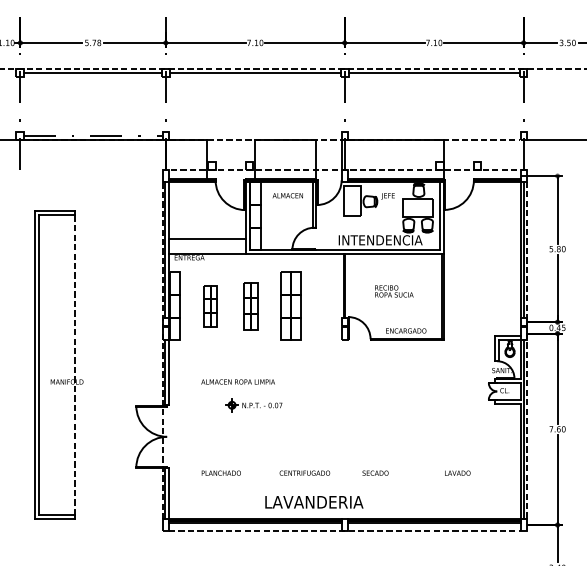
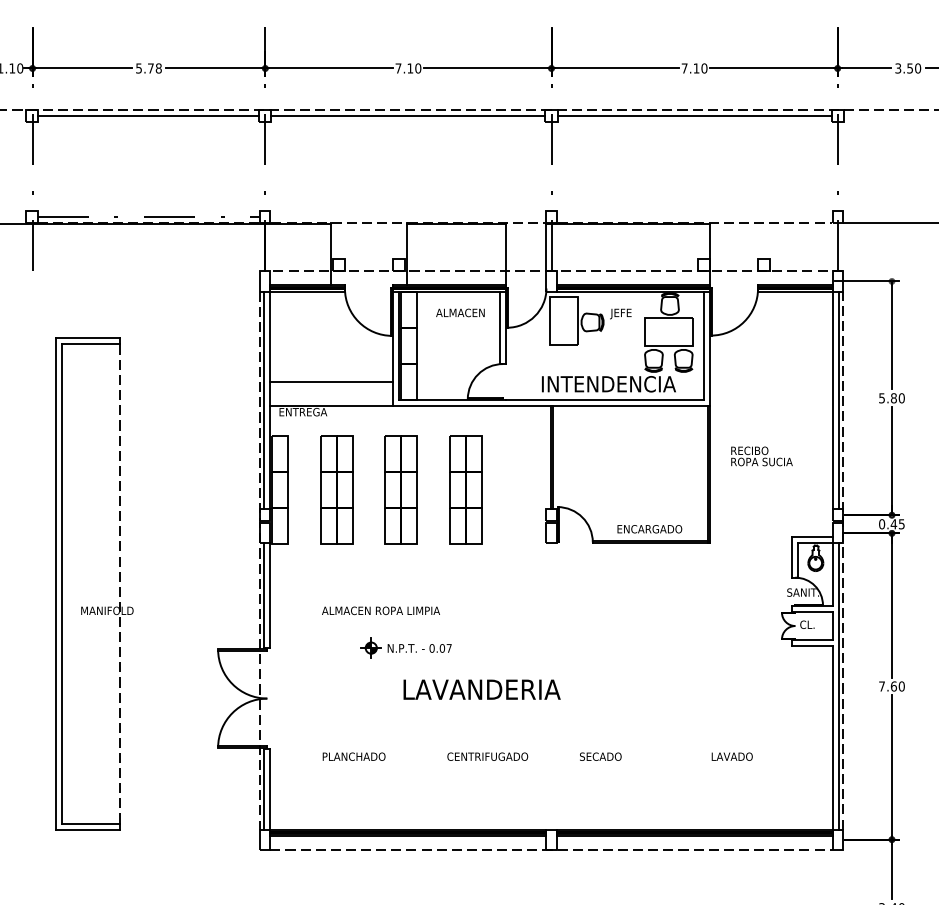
text: (394, 291) -> (762, 456), moved
part: (210, 305) -> (336, 488), size x1.67
part: (250, 305) -> (400, 488), size x1.43
text: (314, 502) -> (482, 690), moved

